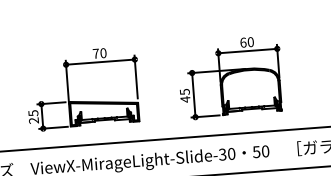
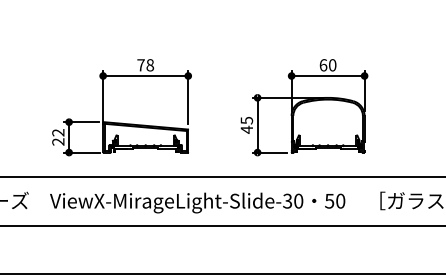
text: (103, 53) -> (150, 65), 70 -> 78
text: (33, 113) -> (58, 132), 25 -> 22

